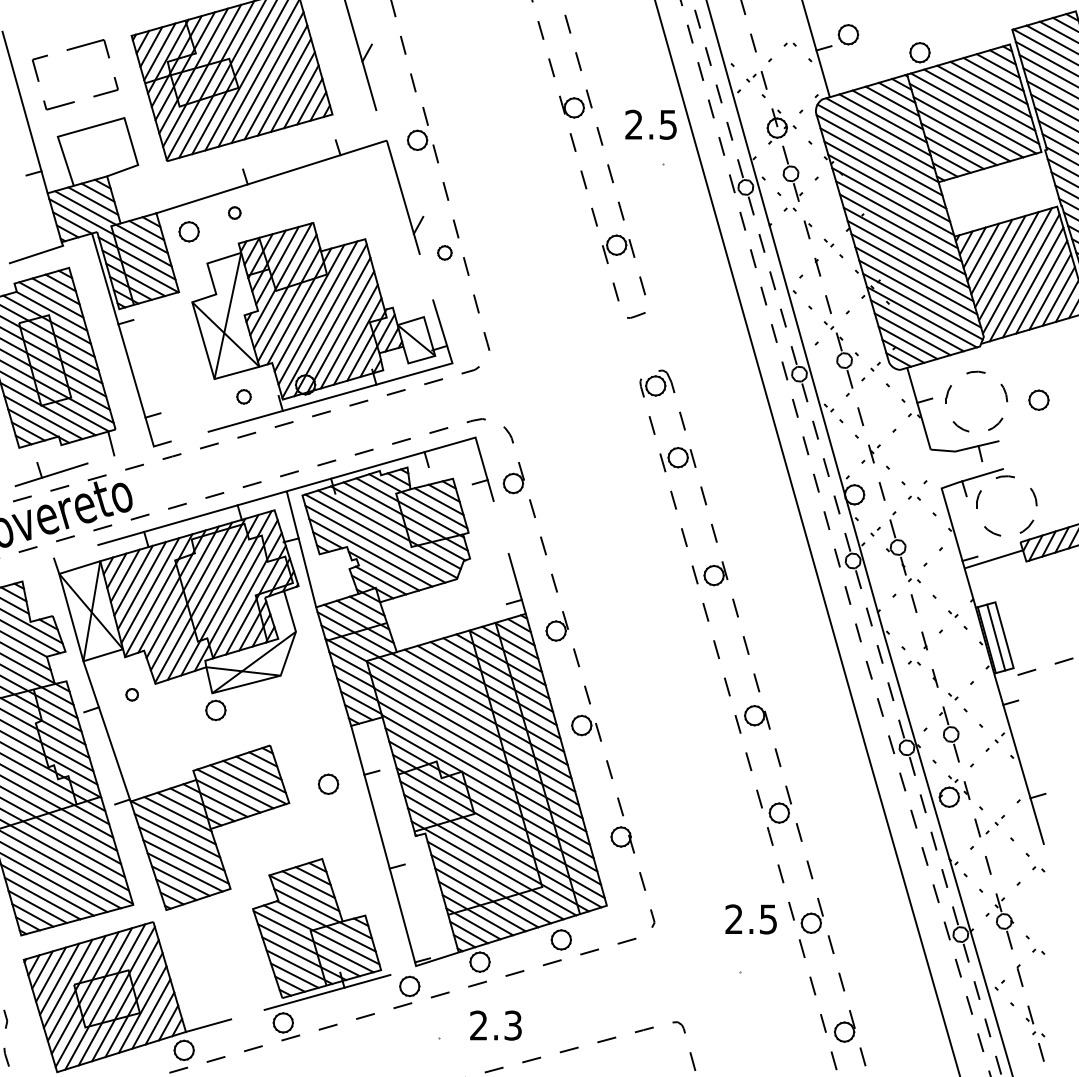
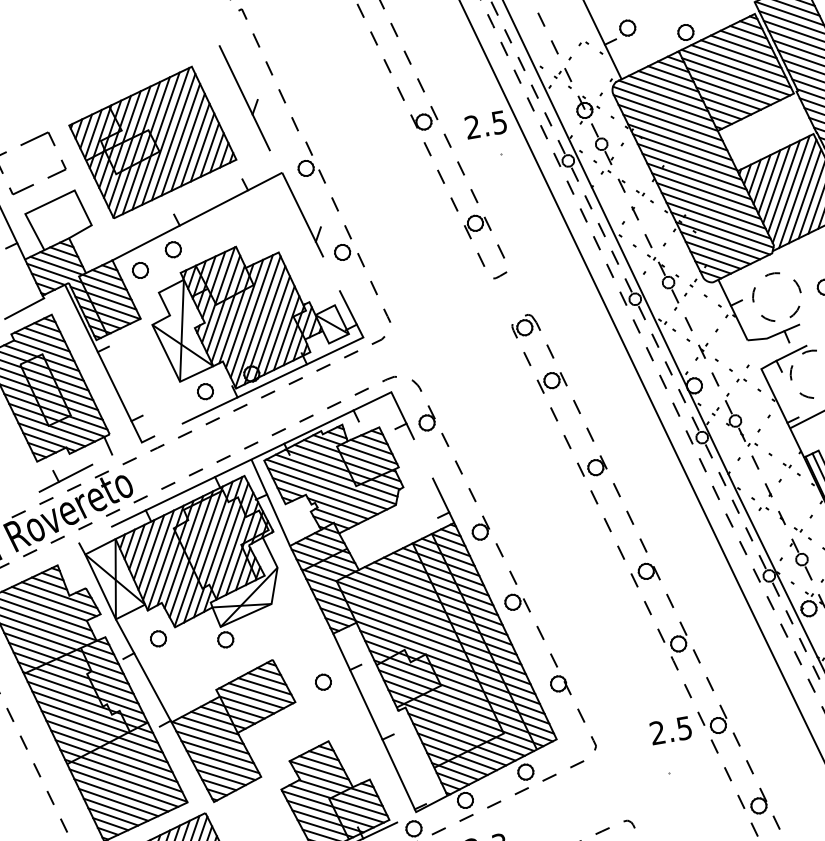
part: (234, 212) -> (173, 249), size x1.67
part: (444, 252) -> (342, 252), size x1.43
part: (243, 396) -> (204, 391), size x1.43
part: (131, 694) -> (157, 638), size x1.67

